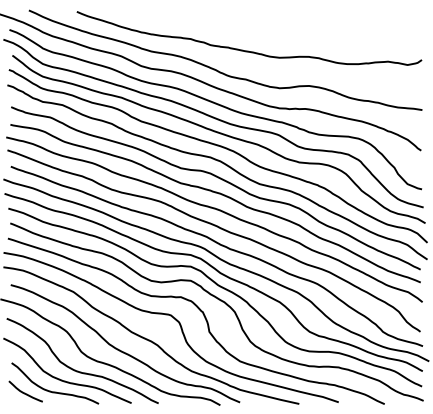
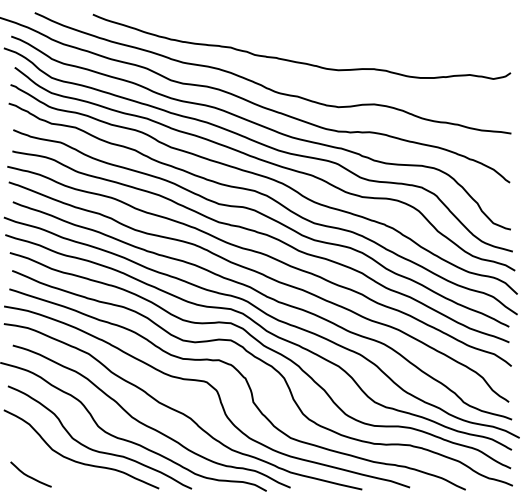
curve: (55, 391) -> (66, 474), removed

